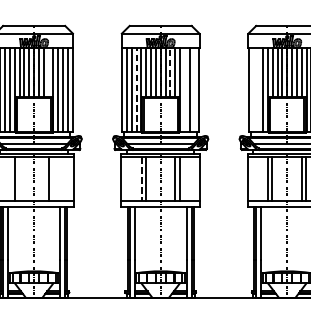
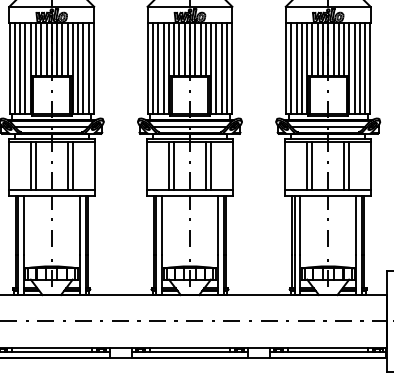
line: (48, 71) -> (67, 48), added
line: (170, 71) -> (200, 48), dashed -> solid
line: (184, 89) -> (216, 67), added
line: (194, 89) -> (226, 67), added
line: (253, 89) -> (291, 67), added
line: (258, 89) -> (296, 67), added
line: (136, 90) -> (163, 68), dashed -> solid
line: (19, 178) -> (35, 165), added
line: (53, 178) -> (72, 165), added
line: (141, 179) -> (169, 166), dashed -> solid

